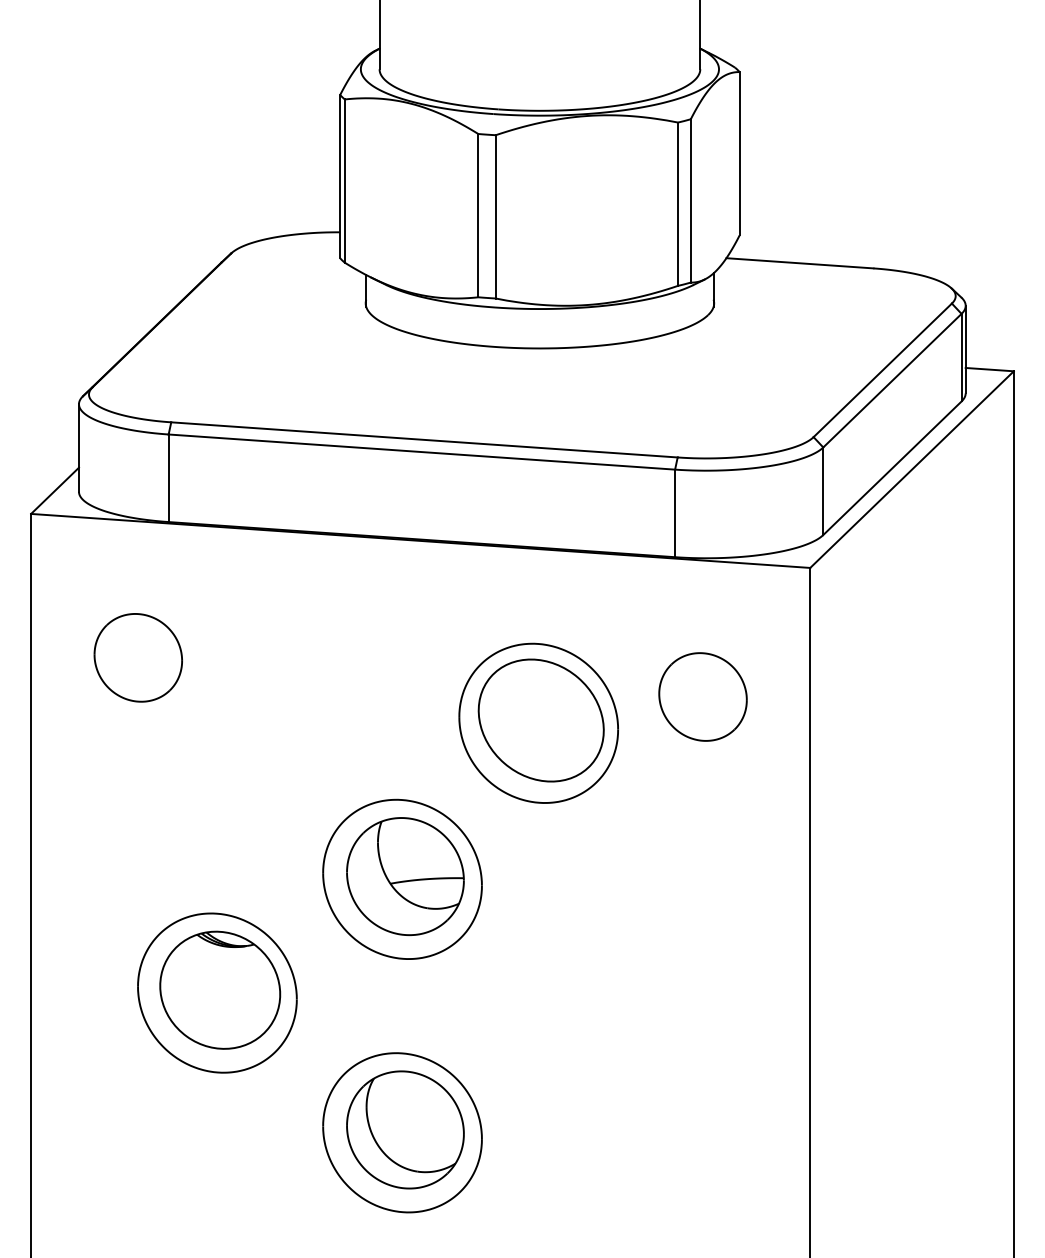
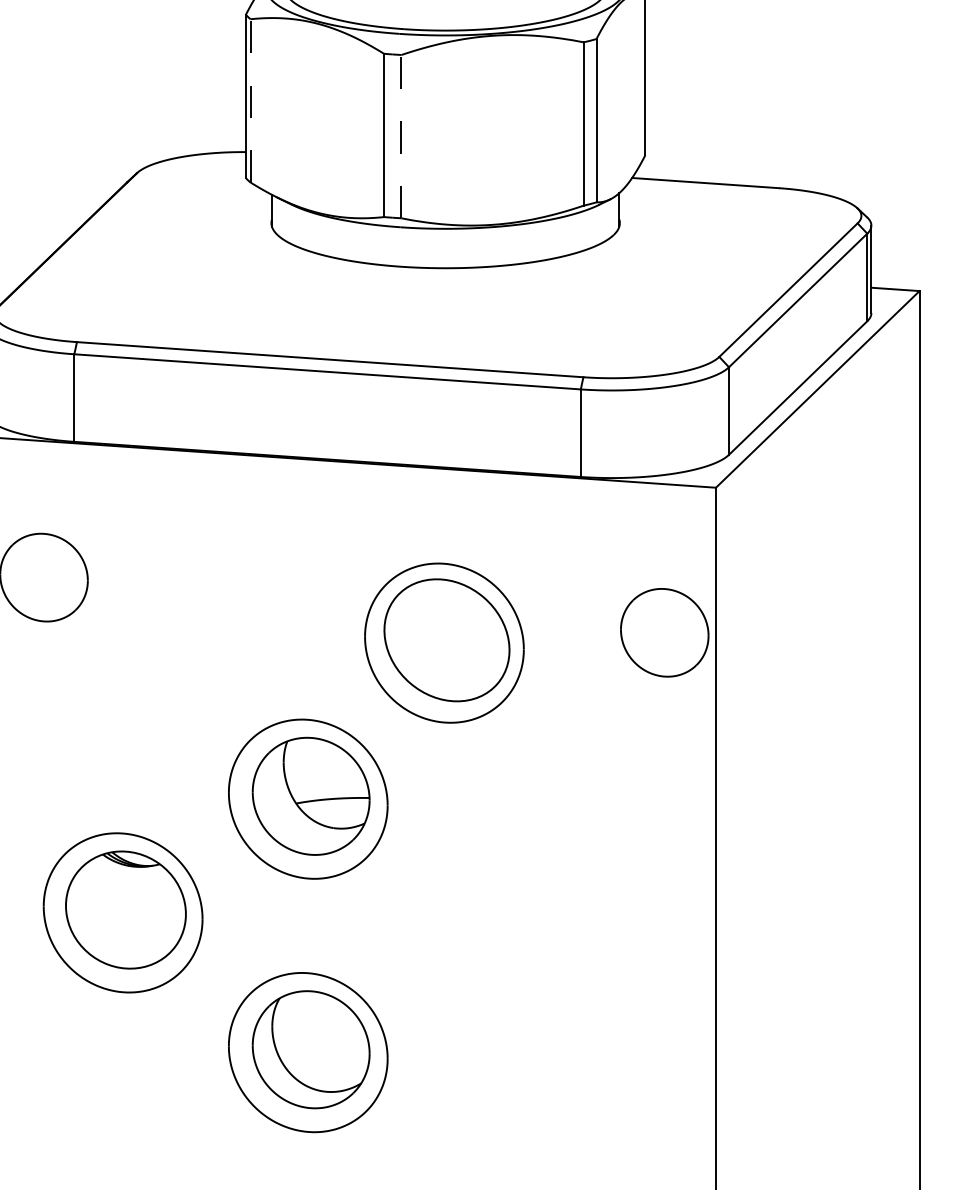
line: (344, 181) -> (250, 101), solid -> dashed
line: (495, 216) -> (401, 136), solid -> dashed
part: (702, 696) -> (664, 632), moved

